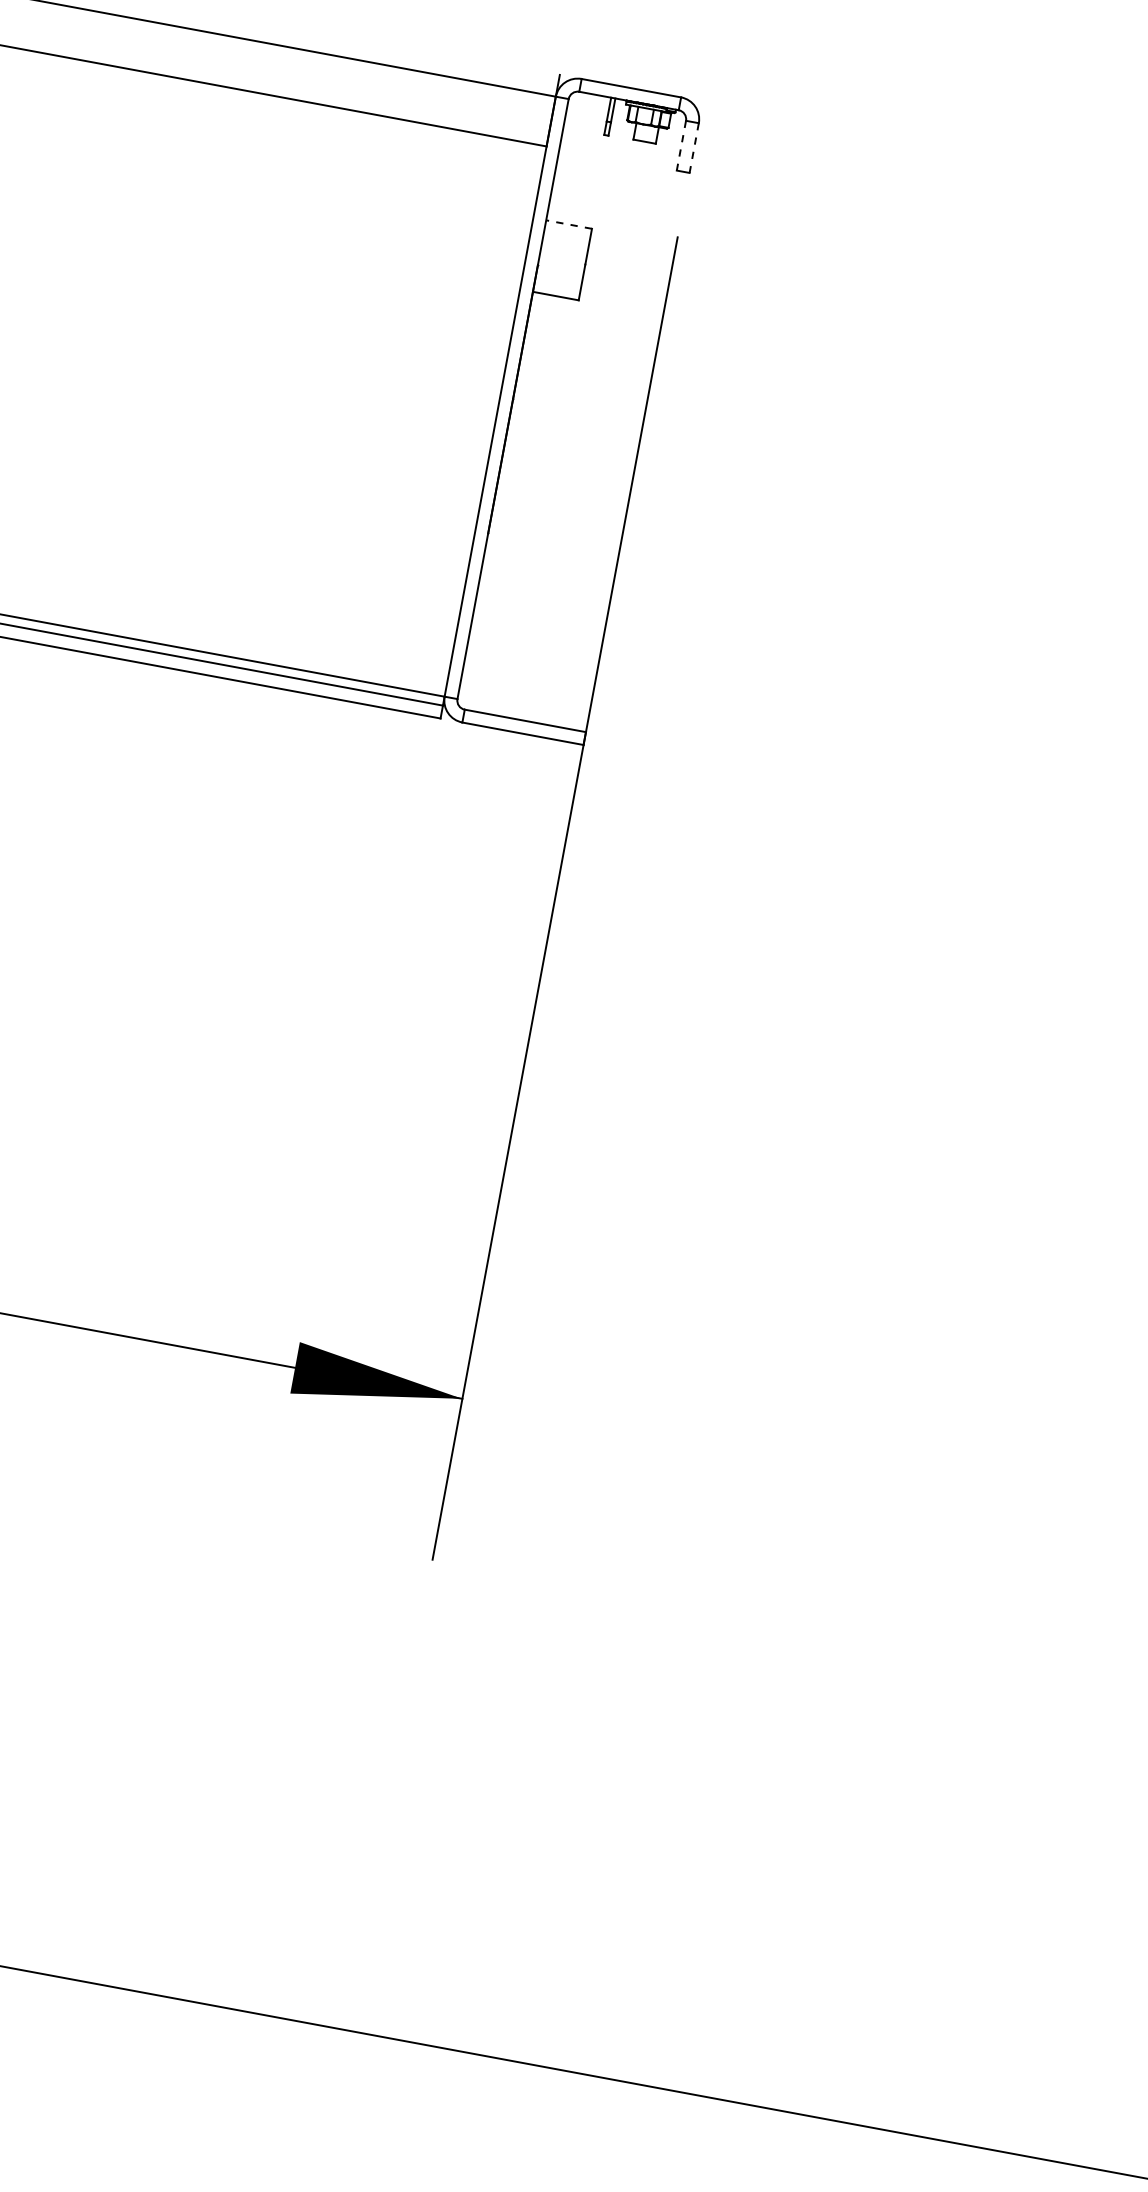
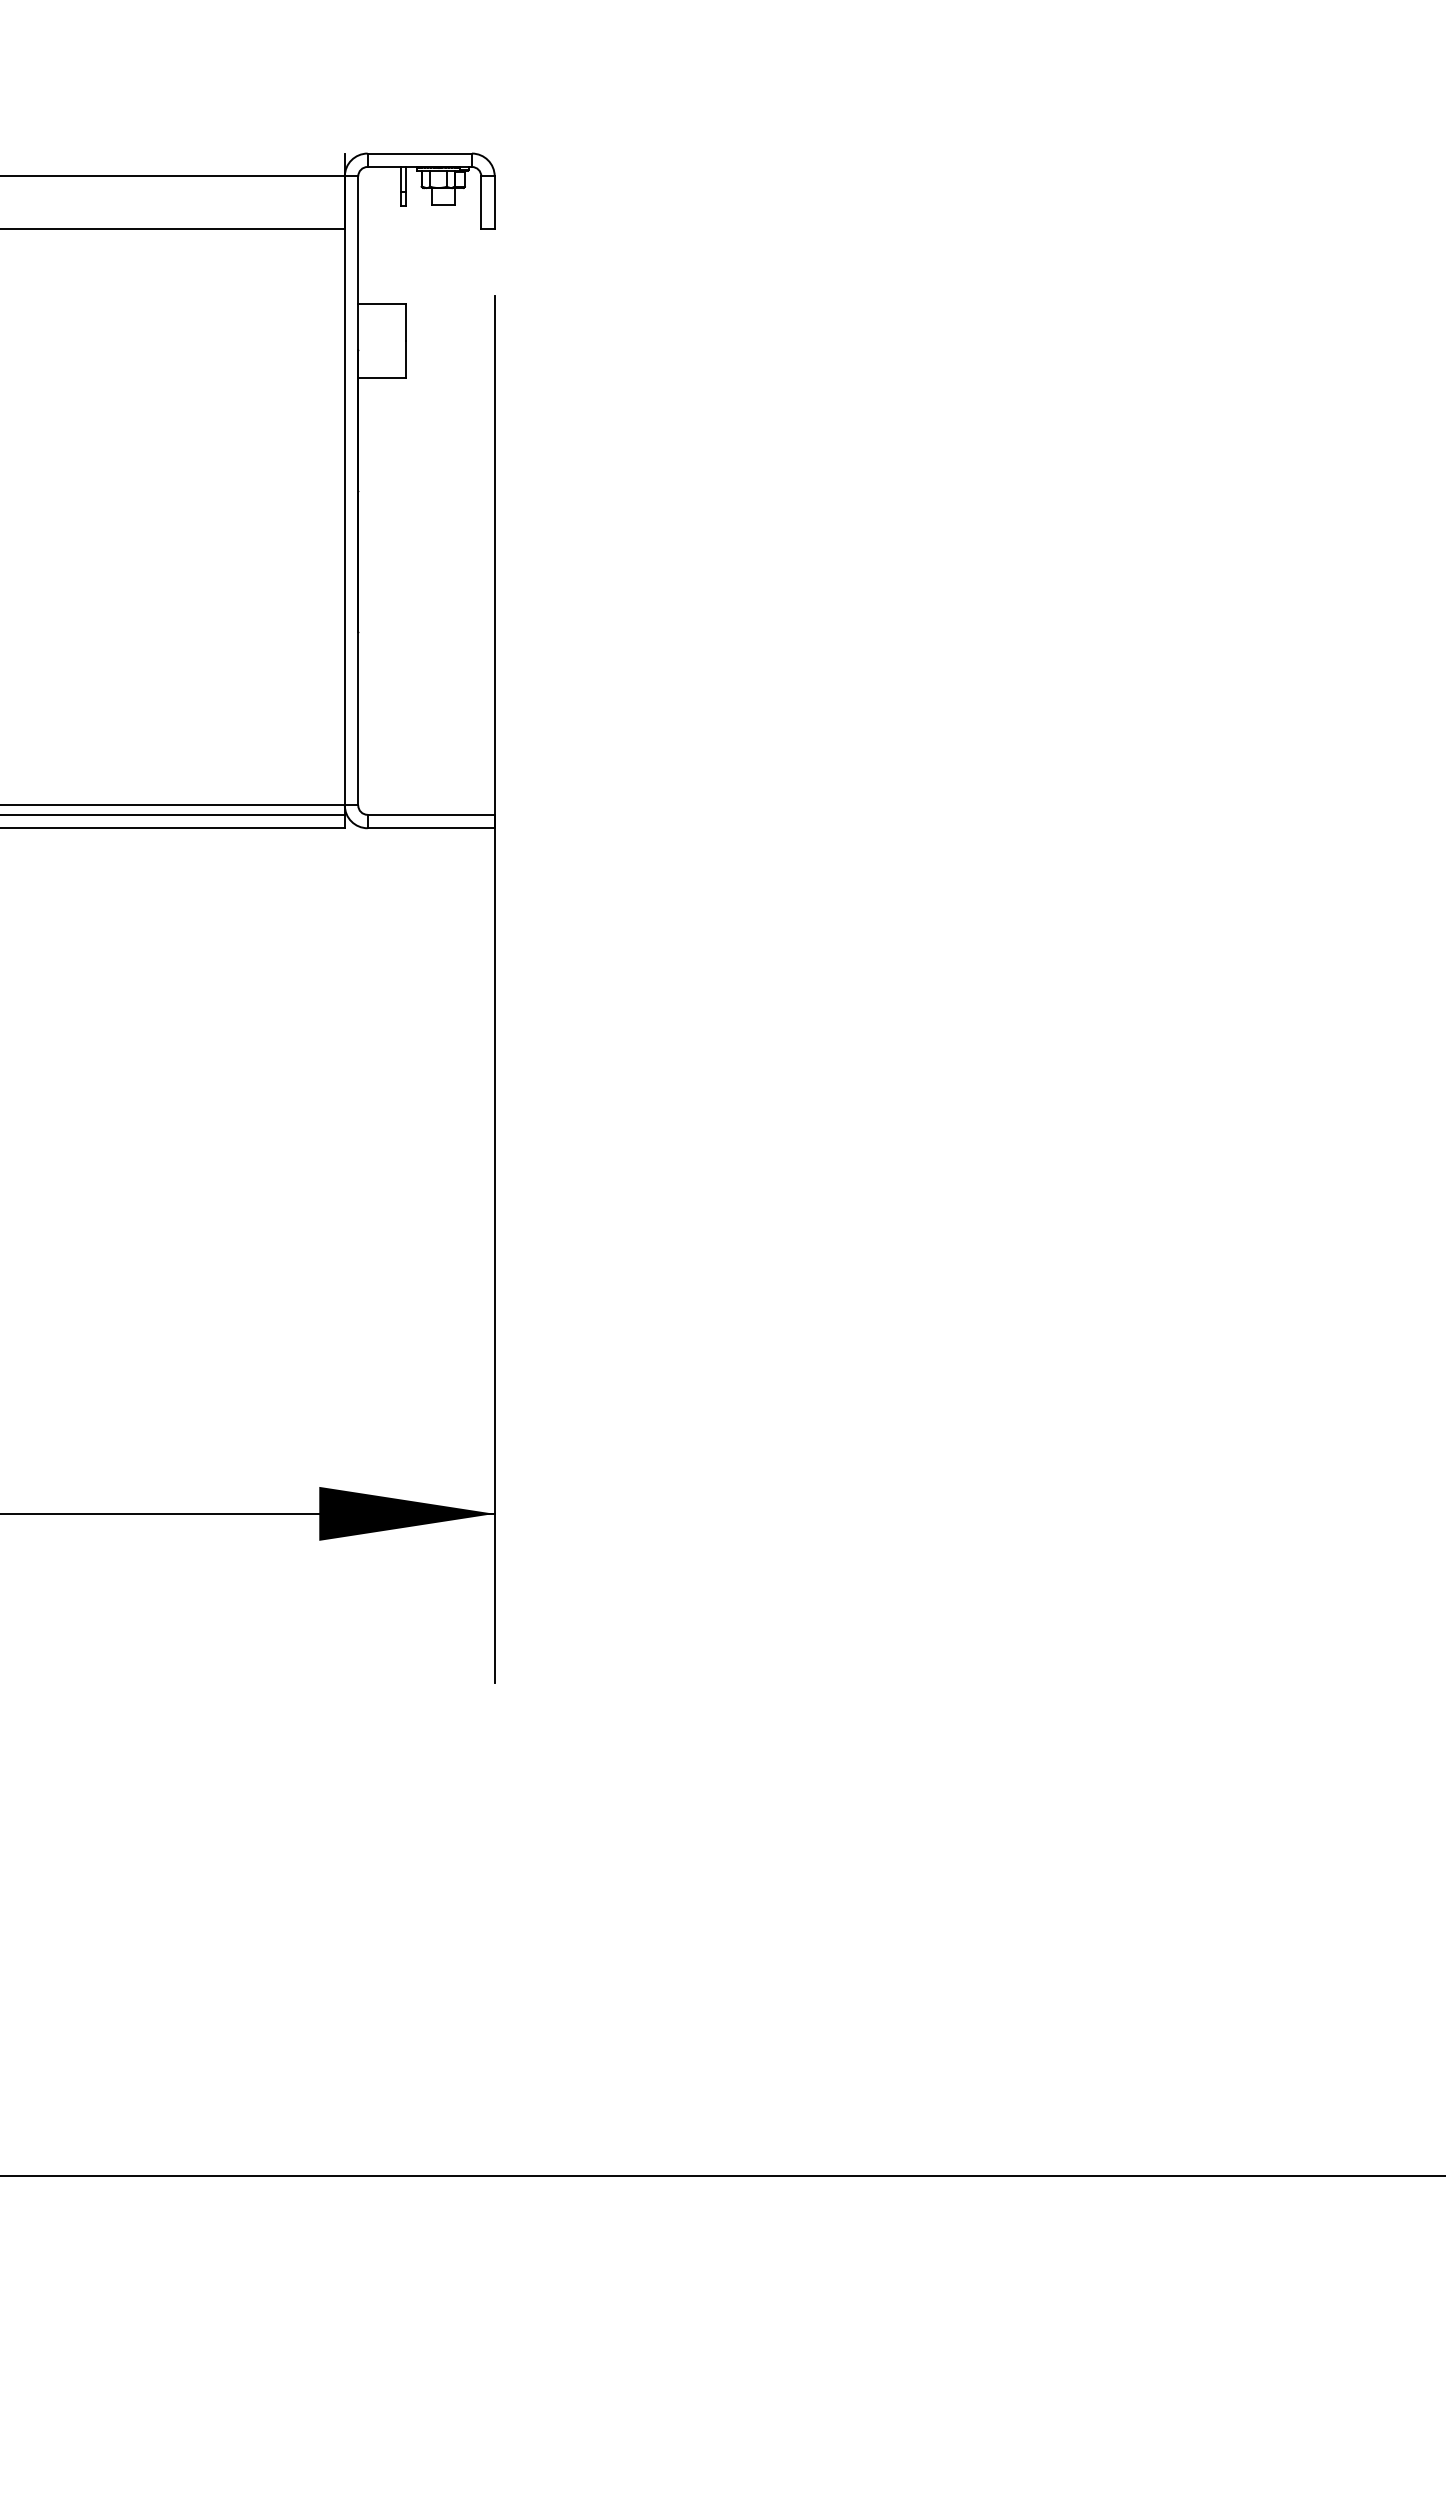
line: (681, 145) -> (481, 202), dashed -> solid
line: (694, 148) -> (494, 202), dashed -> solid
line: (569, 224) -> (382, 303), dashed -> solid

